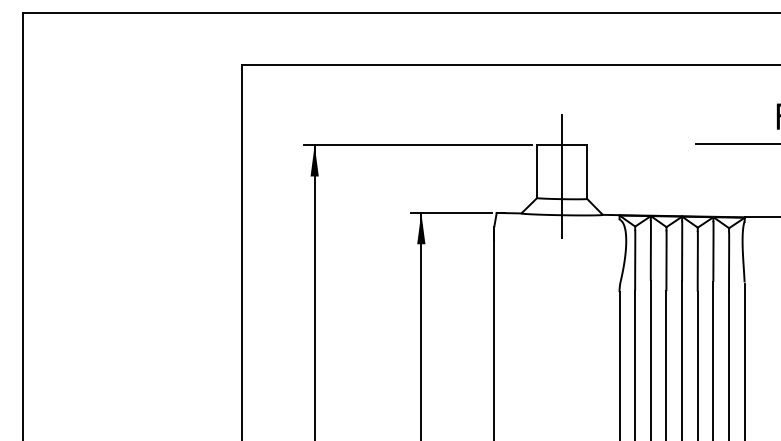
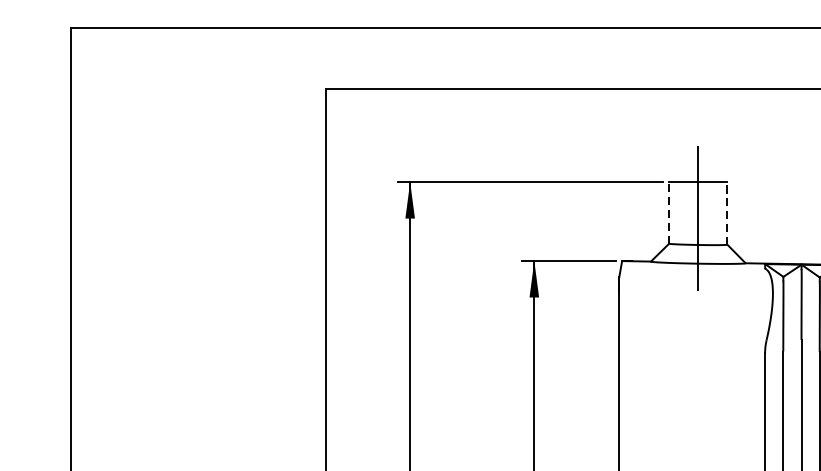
line: (537, 171) -> (669, 212), solid -> dashed
line: (587, 172) -> (727, 213), solid -> dashed

